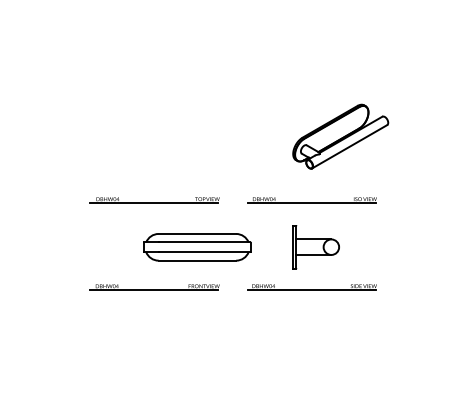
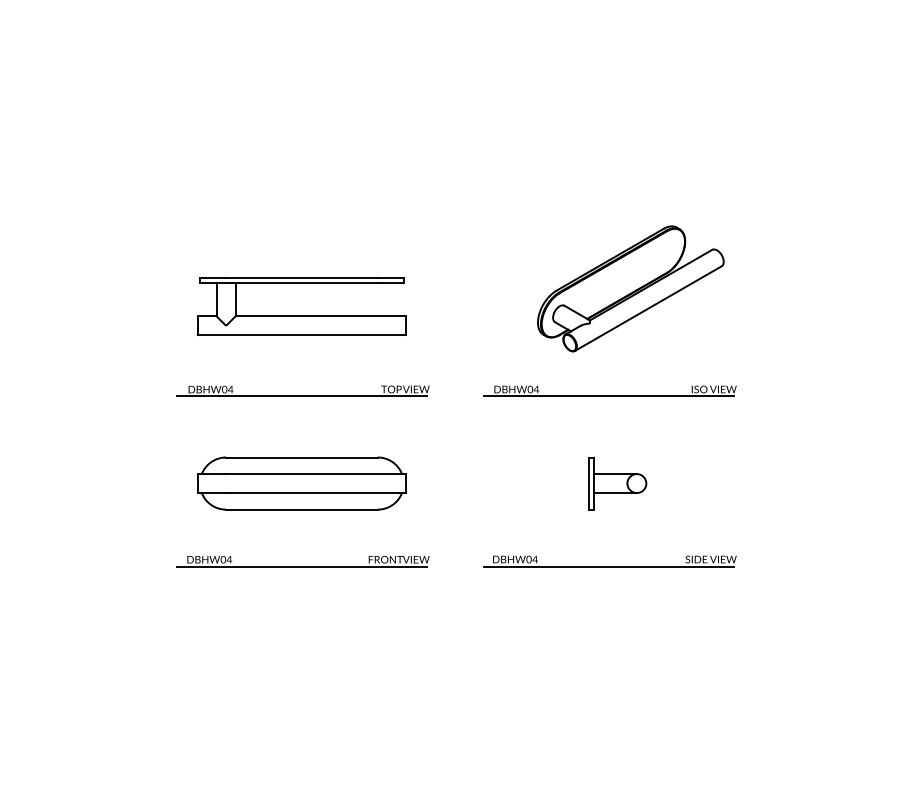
part: (340, 136) -> (630, 288), moved
part: (154, 156) -> (302, 306), added
part: (197, 247) -> (302, 483), moved
part: (316, 247) -> (618, 483), size x0.62

